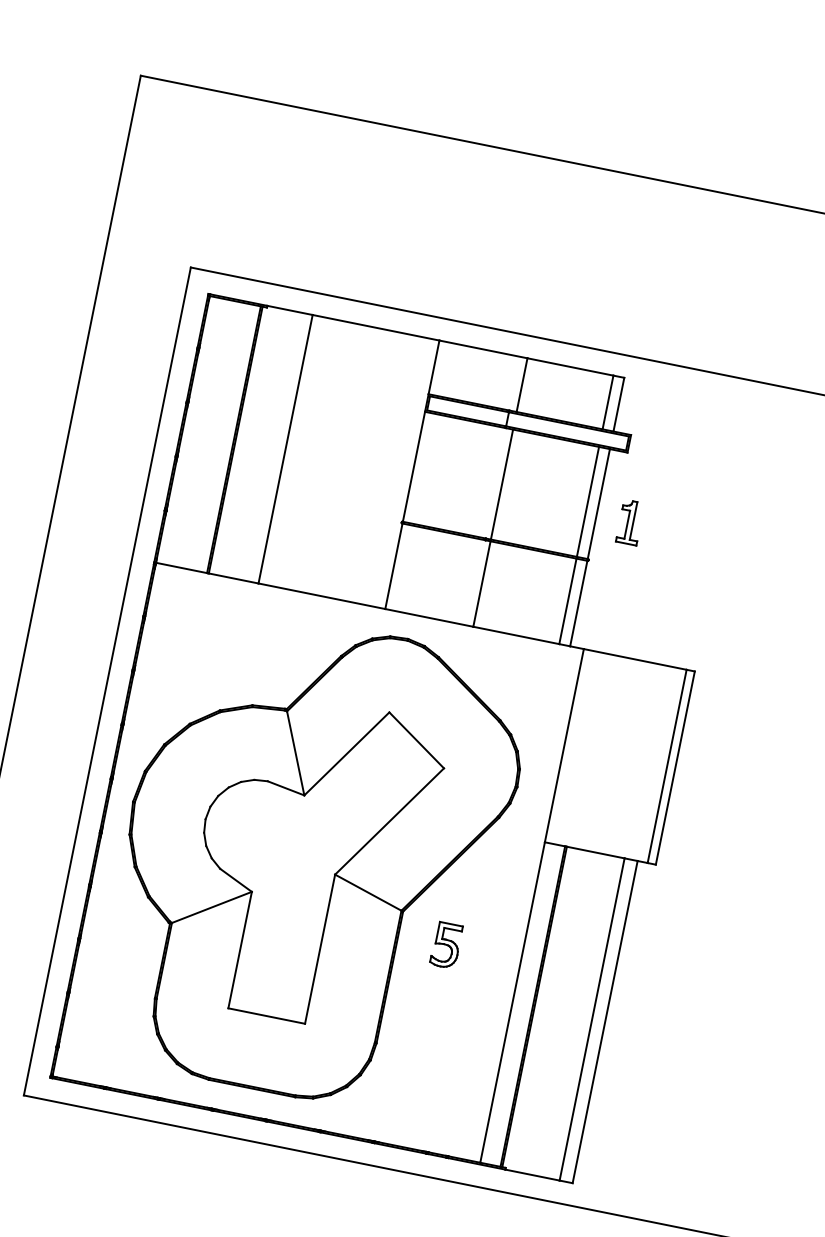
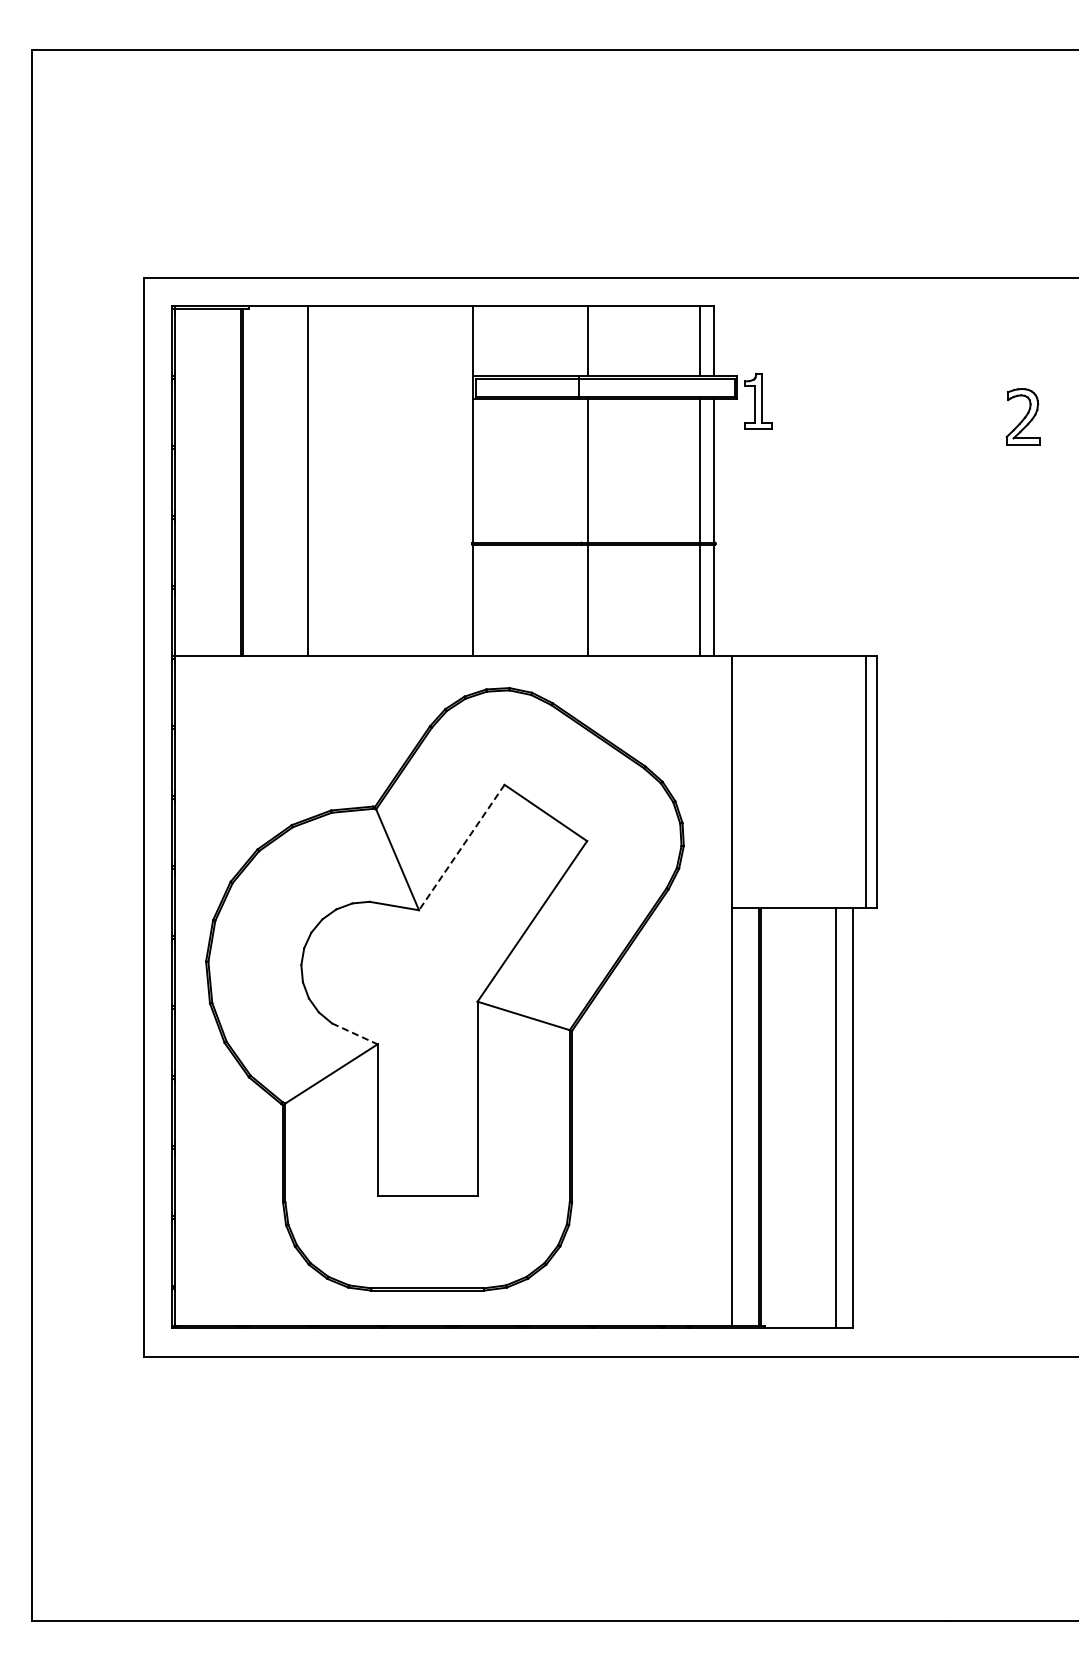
part: (630, 522) -> (758, 400), moved
line: (346, 753) -> (461, 847), solid -> dashed
line: (236, 880) -> (355, 1034), solid -> dashed
part: (446, 945) -> (634, 1062), removed

